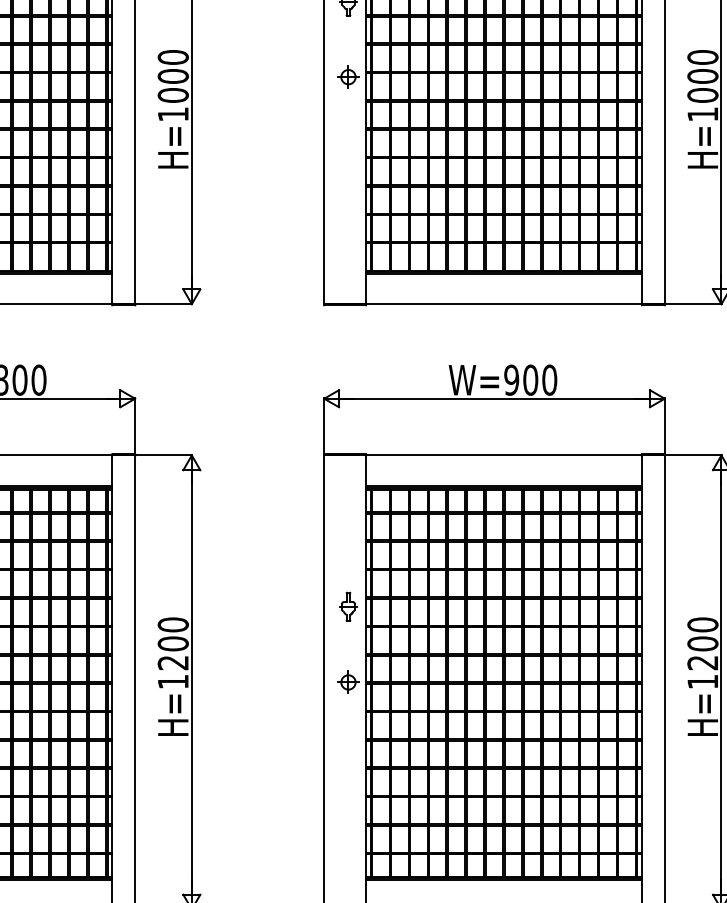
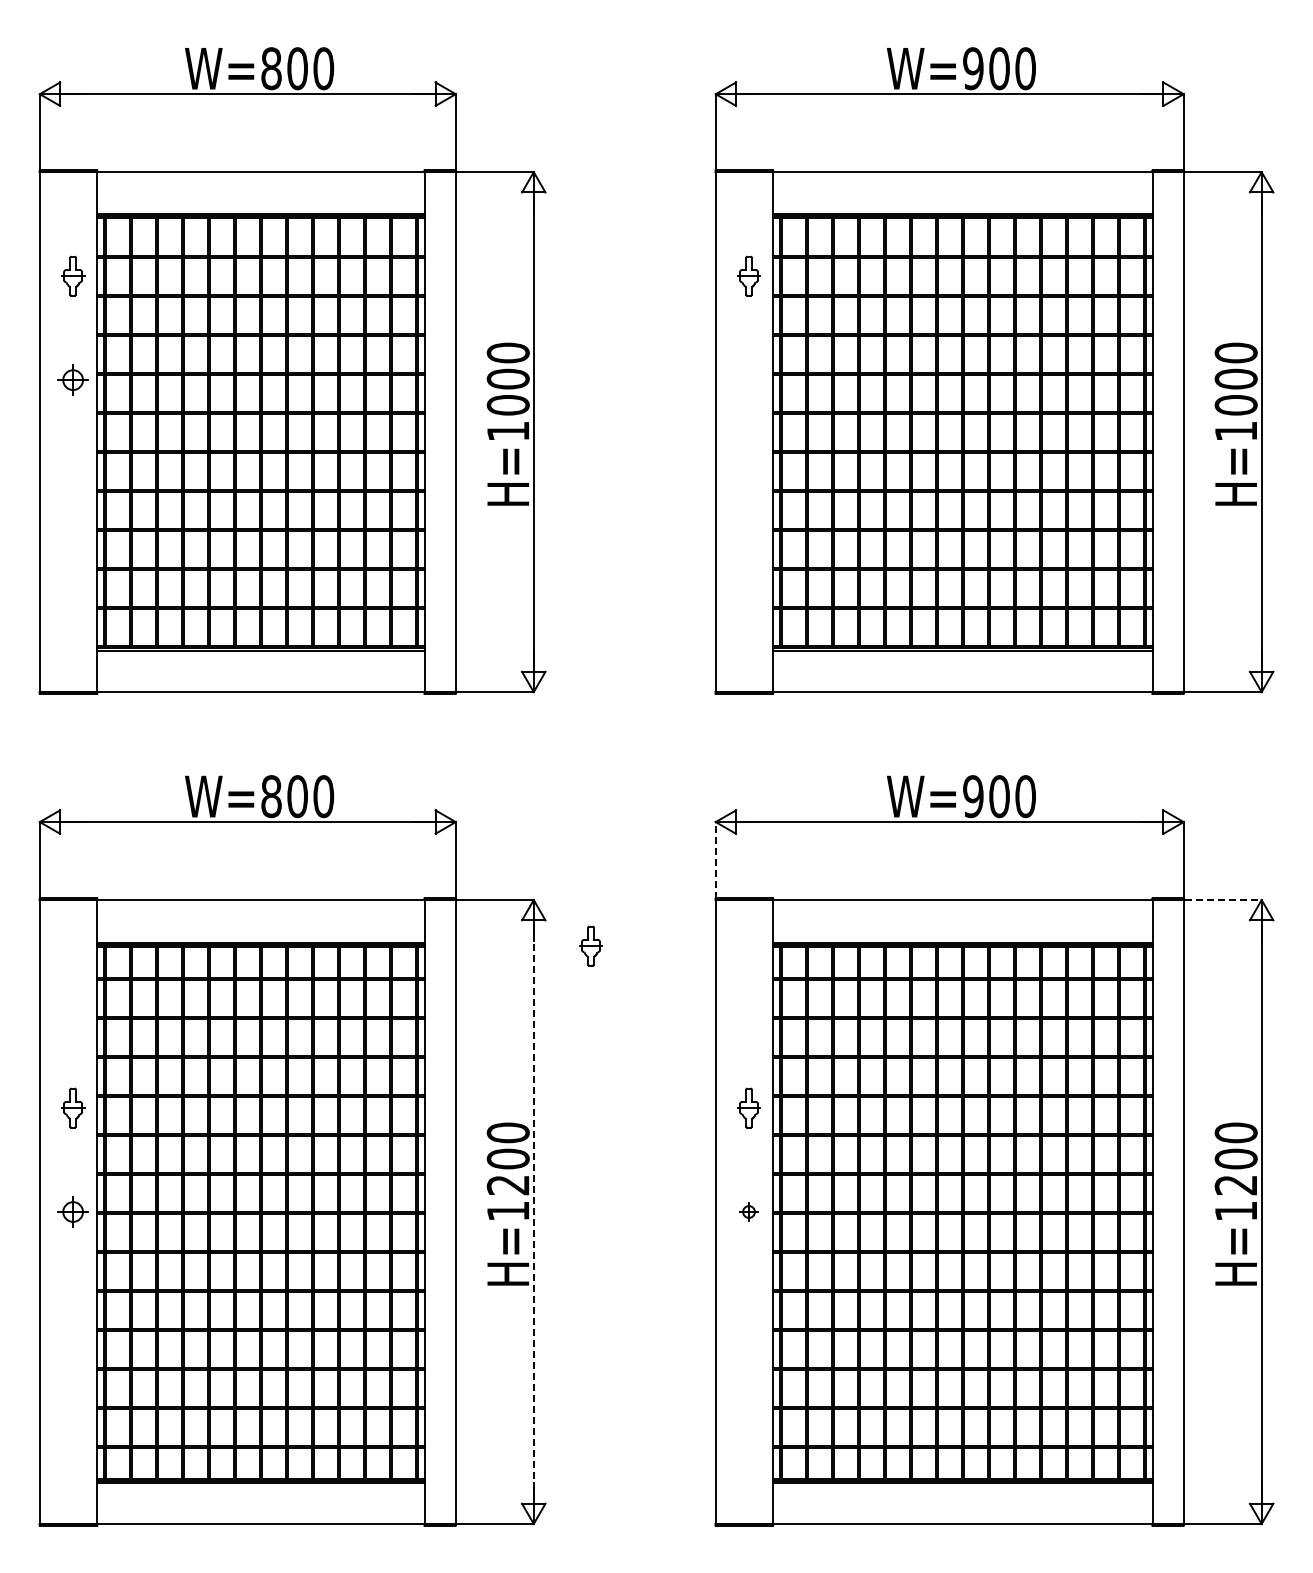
part: (348, 76) -> (748, 379), removed
line: (324, 426) -> (715, 860), solid -> dashed
line: (693, 455) -> (1223, 900), solid -> dashed
part: (233, 488) -> (590, 945), added
line: (191, 682) -> (533, 1212), solid -> dashed
part: (348, 682) -> (748, 1211), size x0.6

